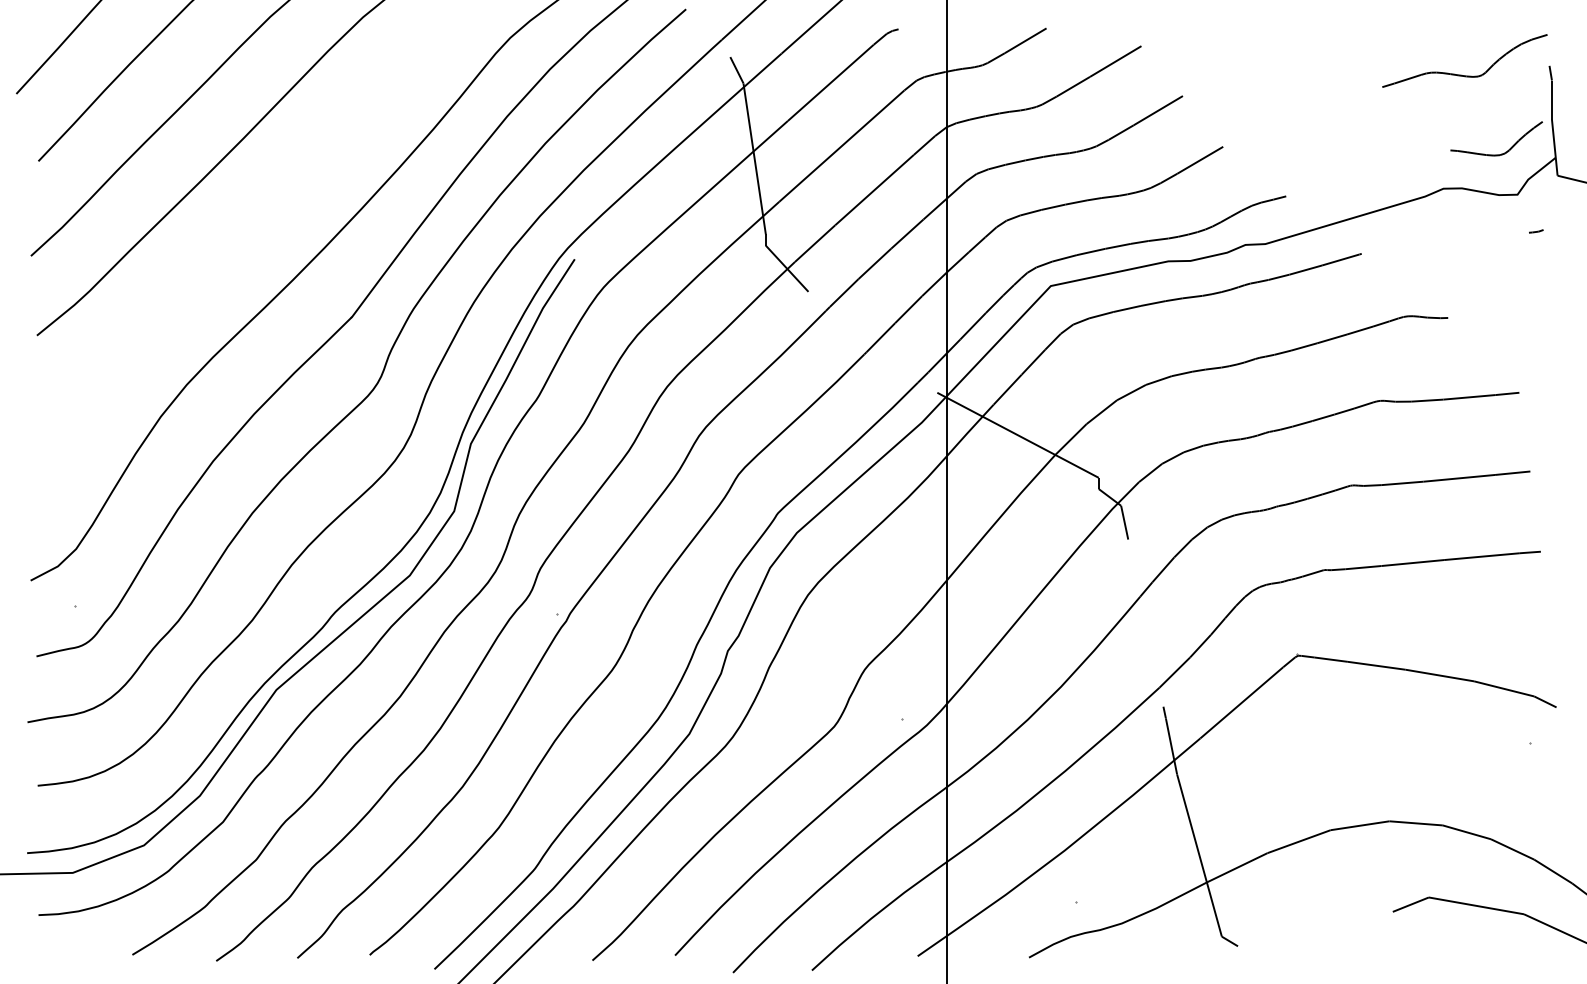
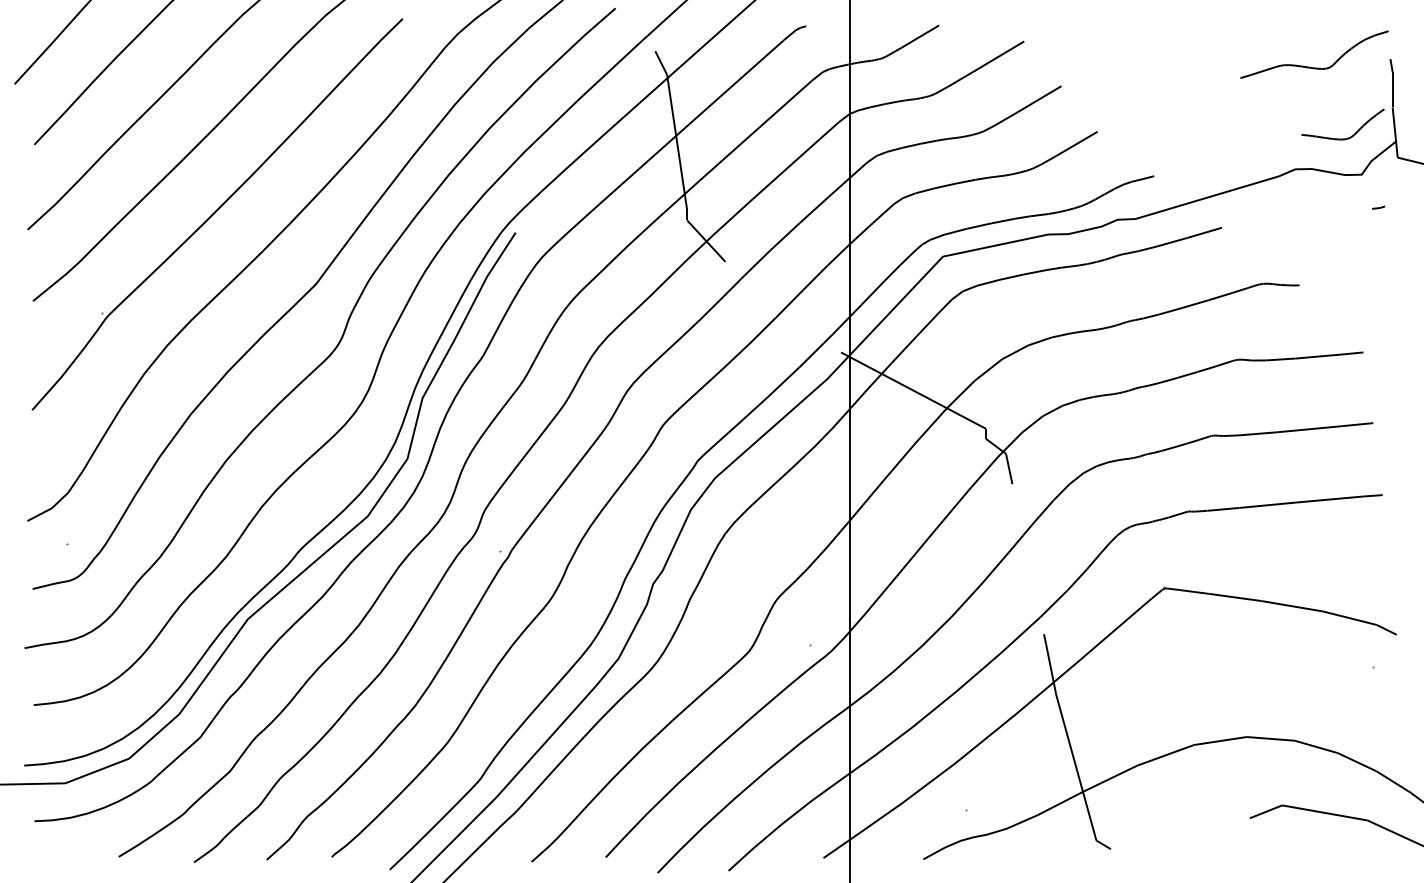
part: (242, 239) -> (217, 214), added

